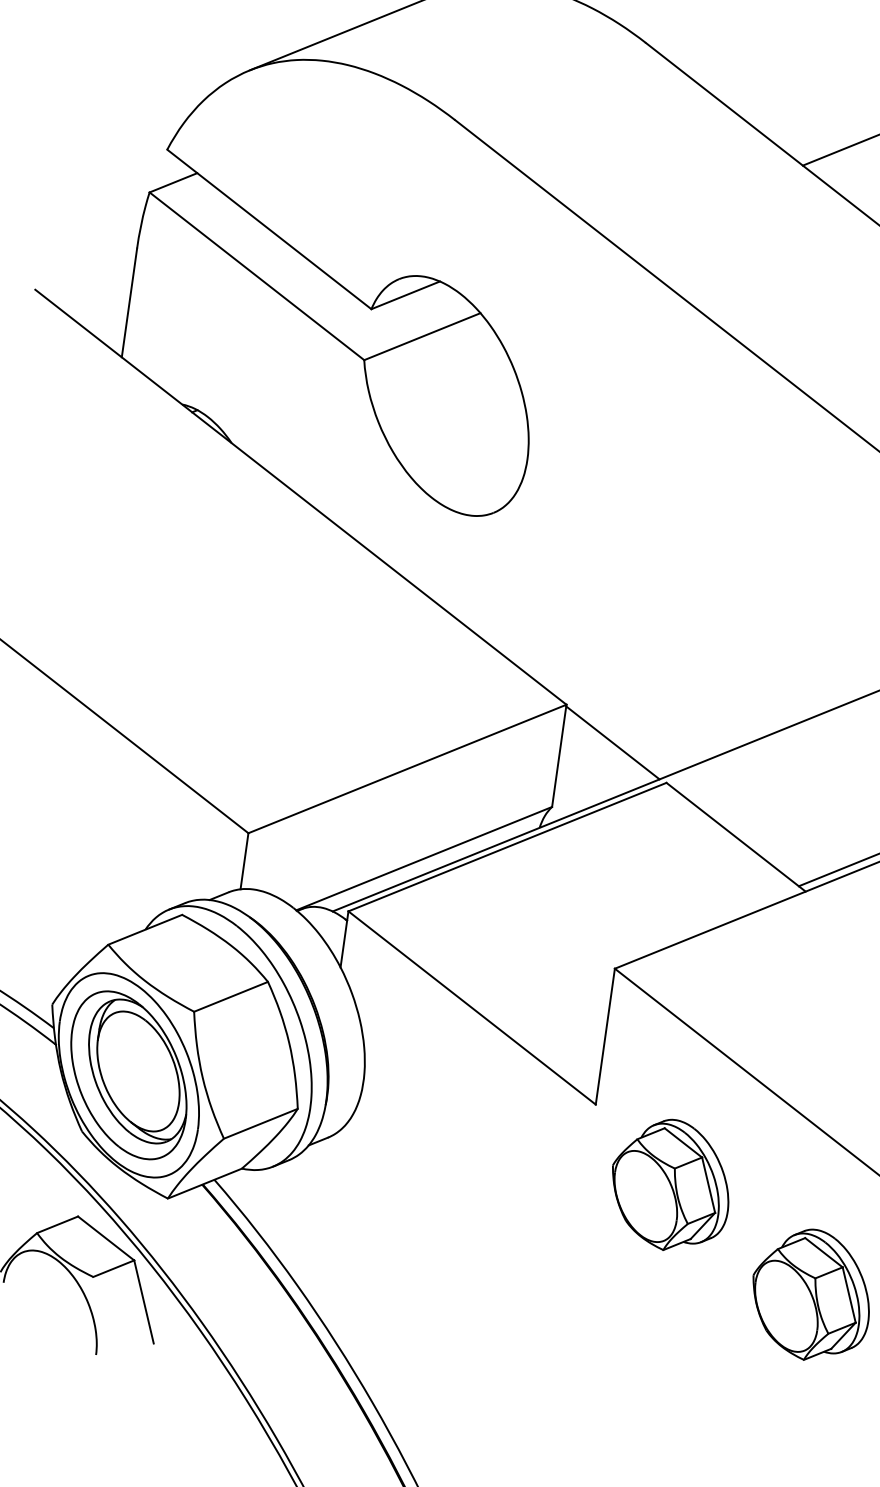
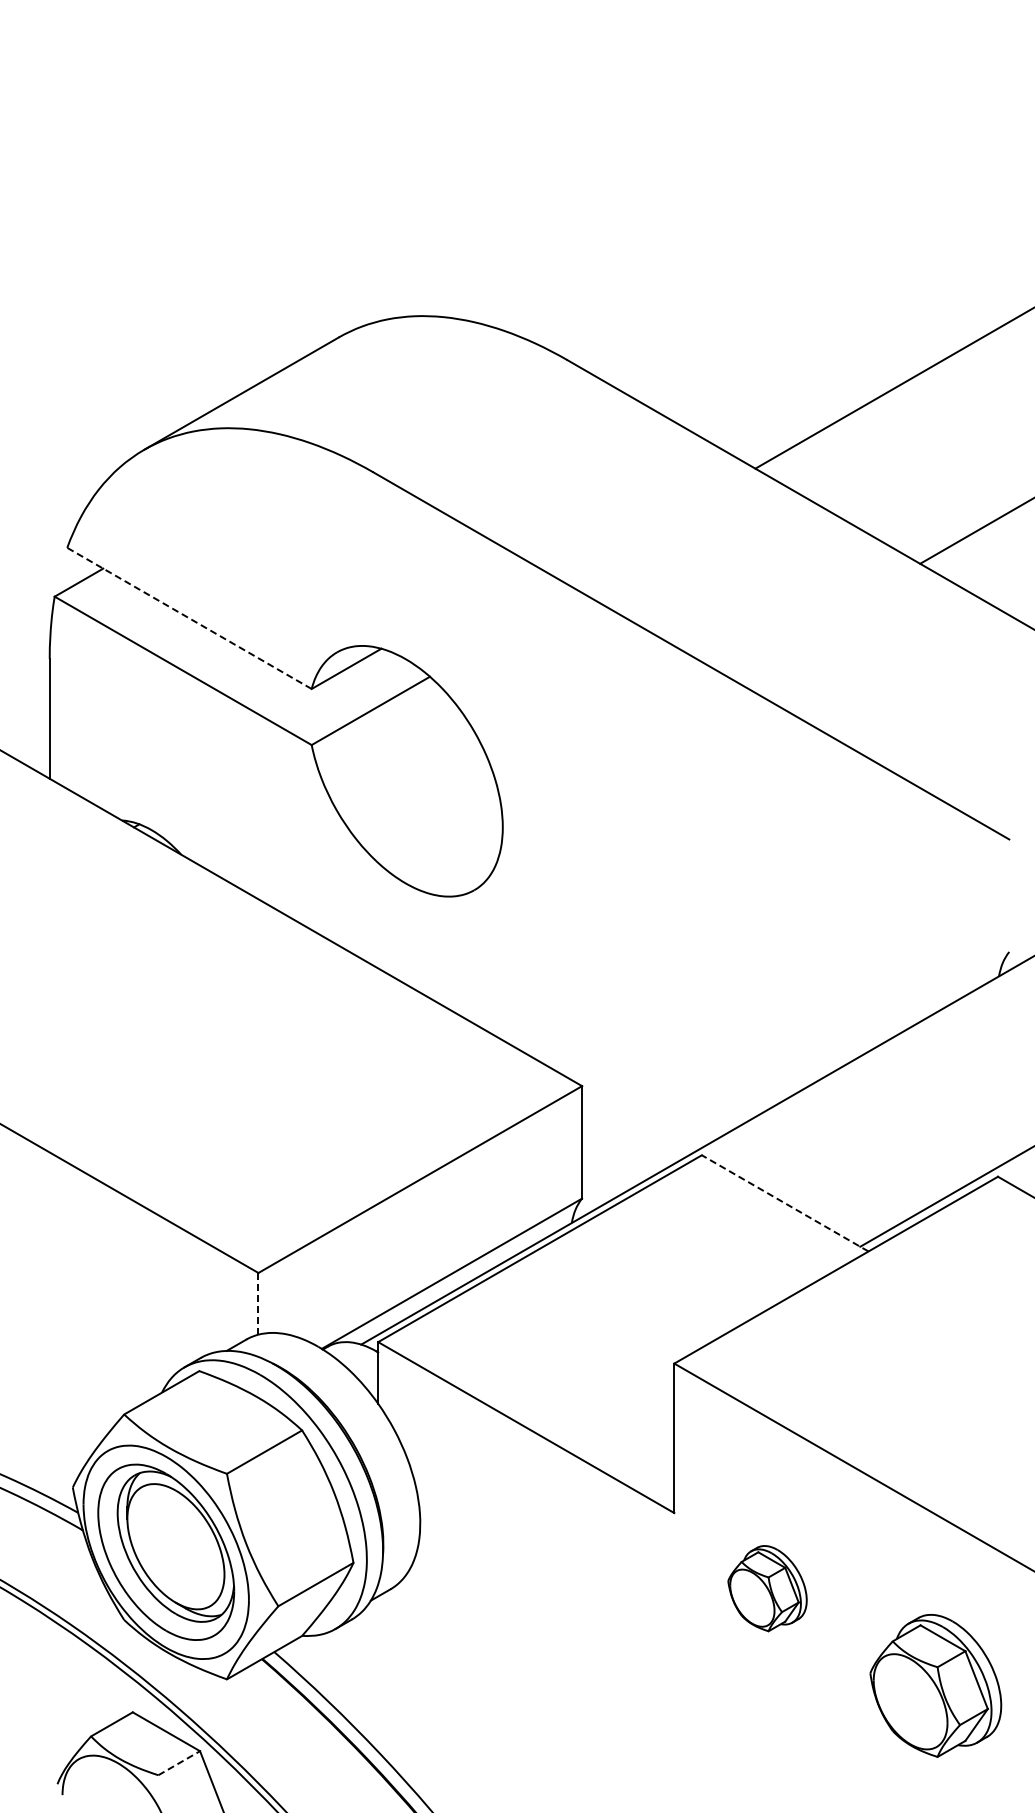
line: (269, 229) -> (189, 618), solid -> dashed
line: (612, 743) -> (637, 1120), removed
line: (735, 837) -> (784, 1203), solid -> dashed
line: (244, 860) -> (258, 1303), solid -> dashed
part: (670, 1185) -> (767, 1588), size x0.6
line: (114, 1268) -> (179, 1762), solid -> dashed

